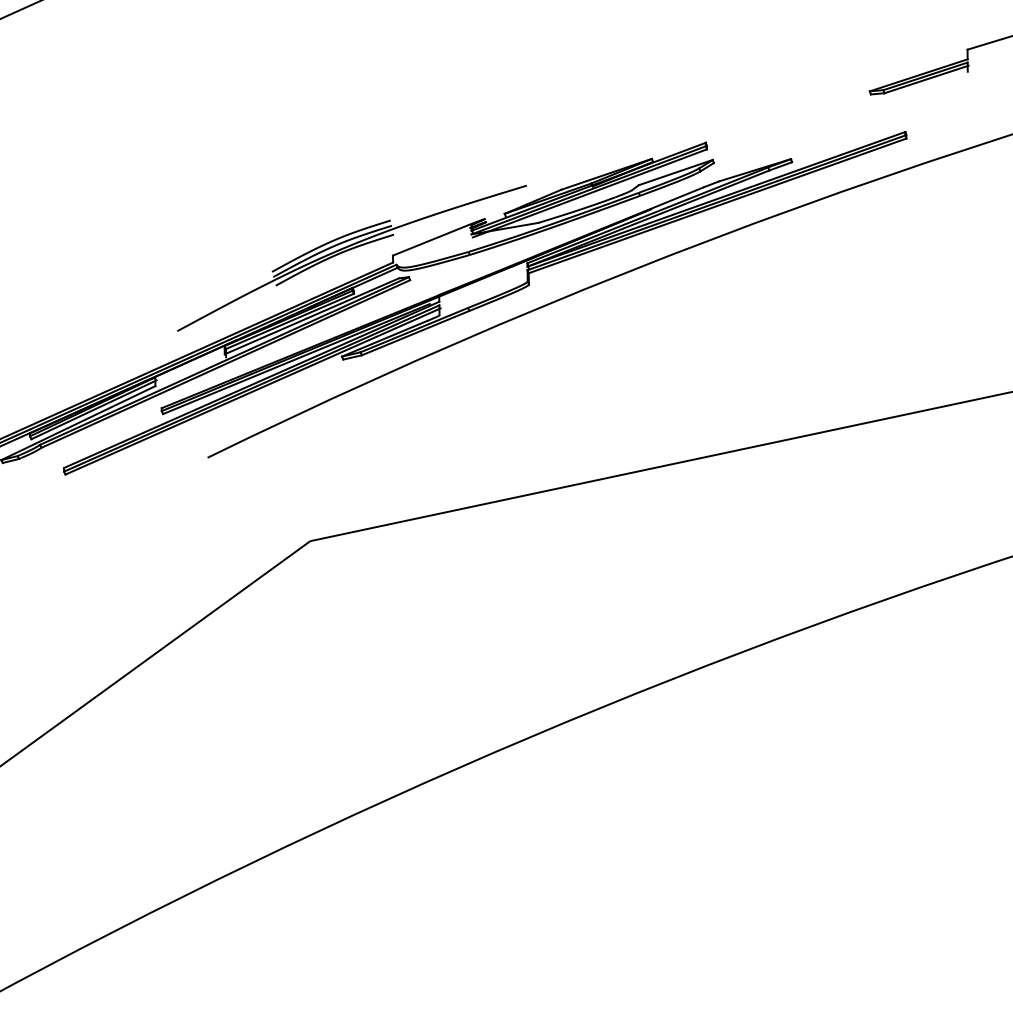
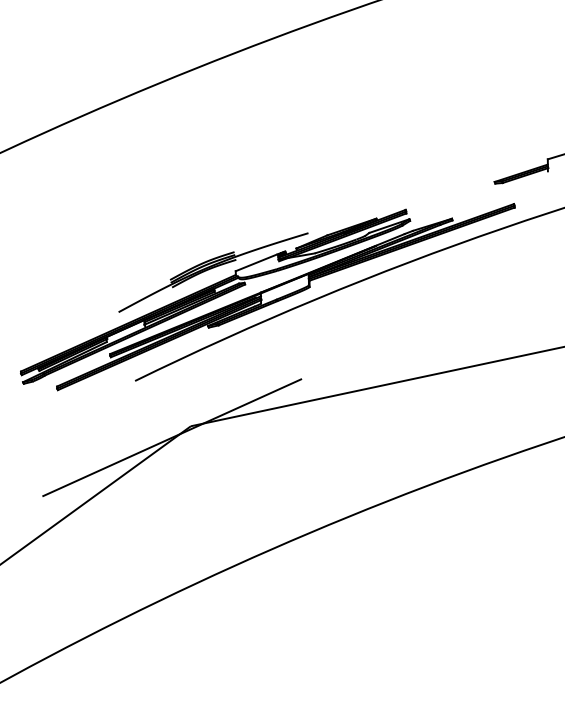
line: (276, 561) -> (172, 437), added

